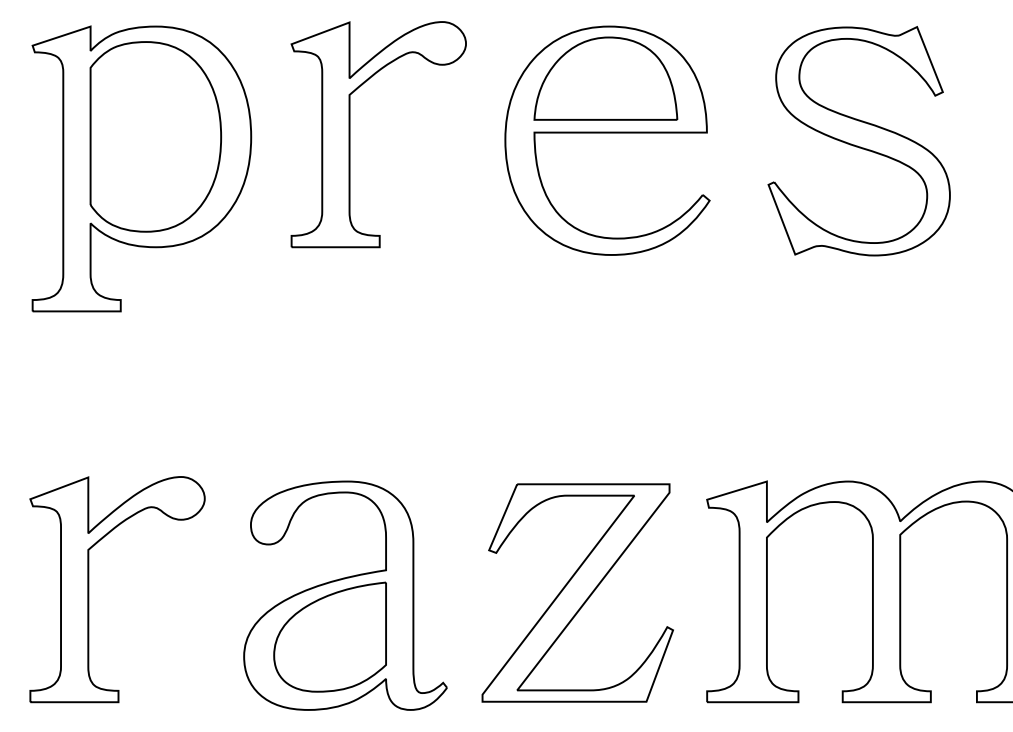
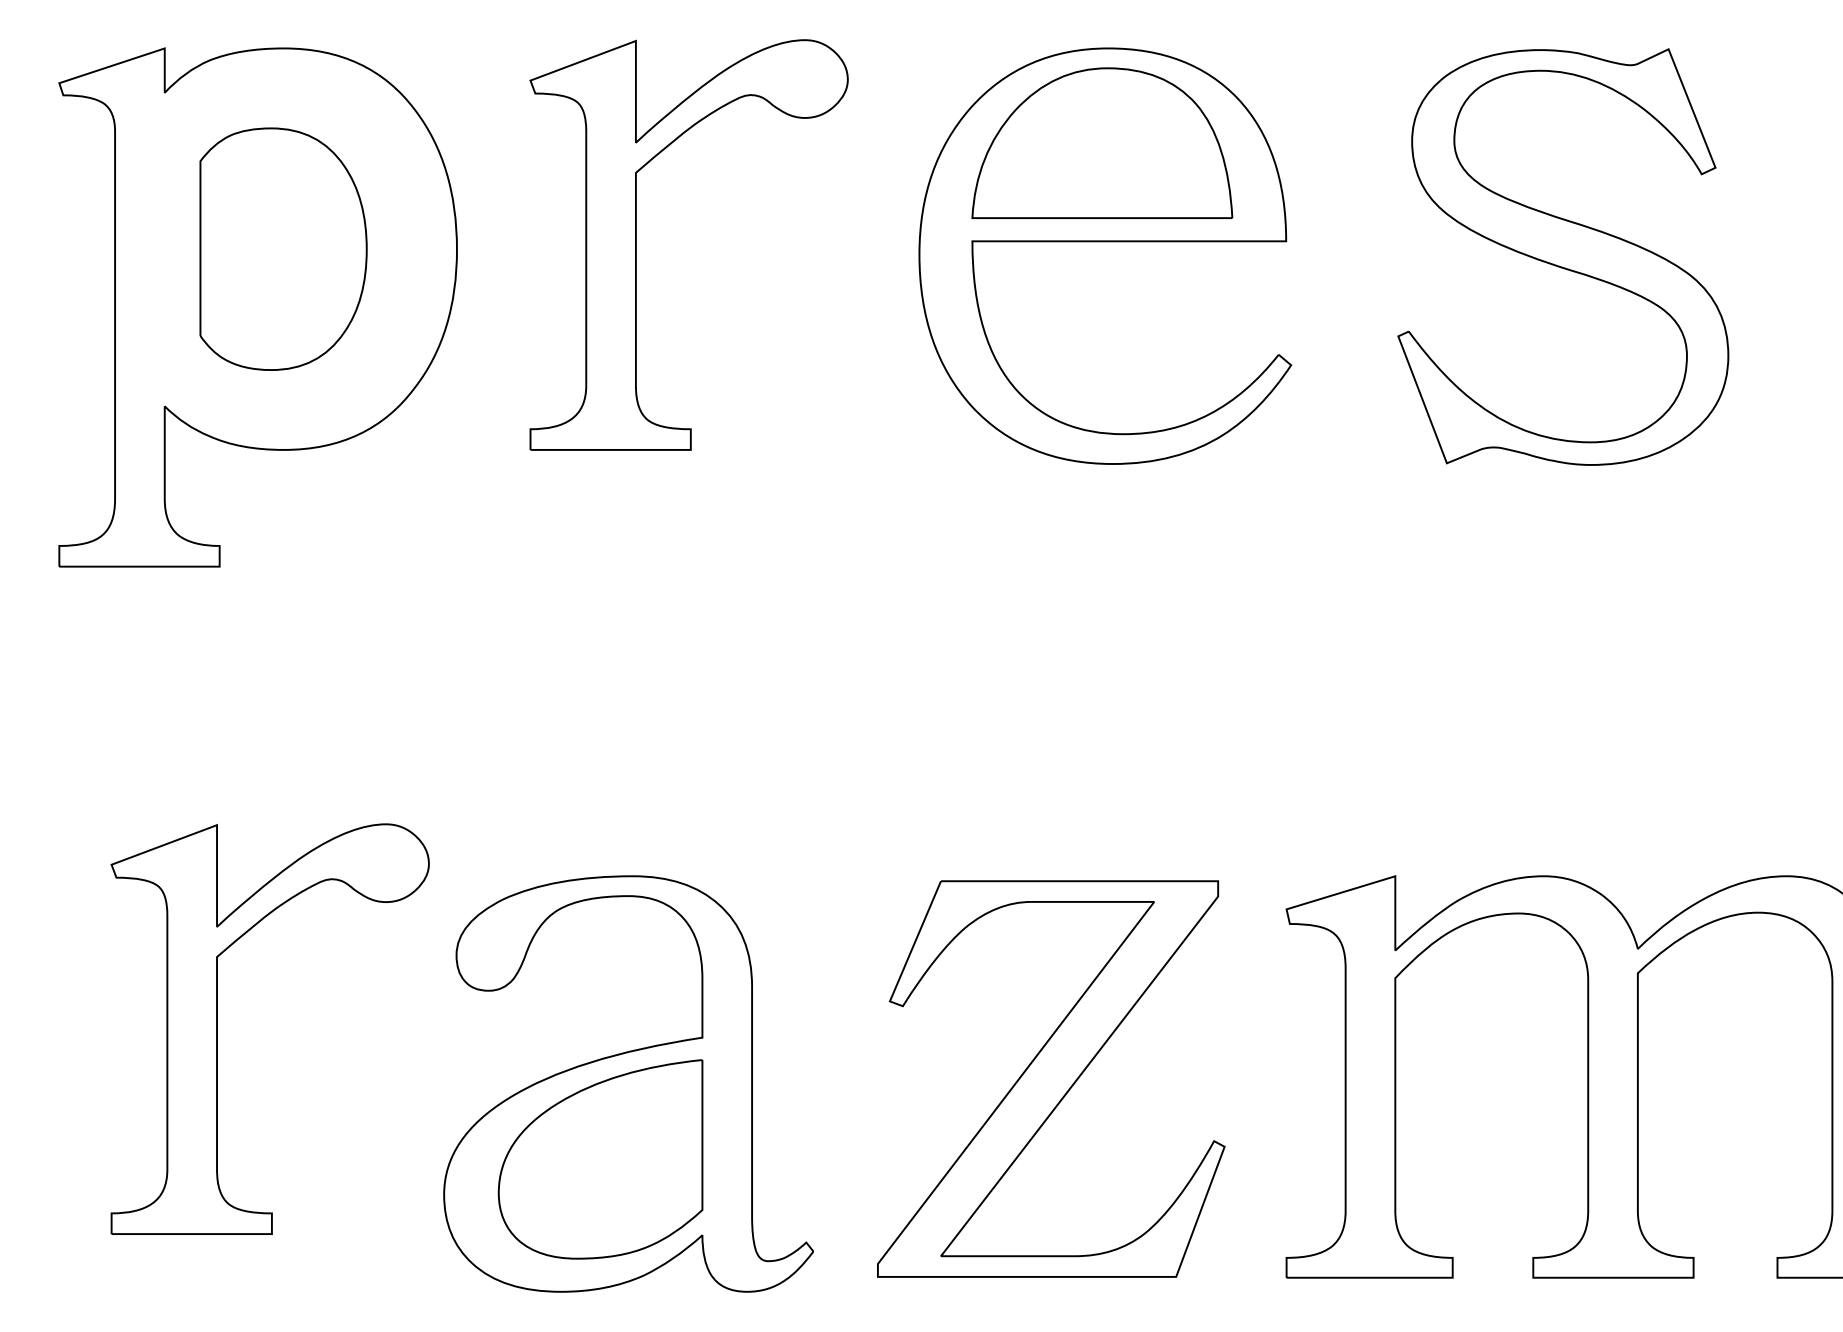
part: (155, 136) -> (282, 248), size x0.7
part: (89, 589) -> (219, 1028), moved

